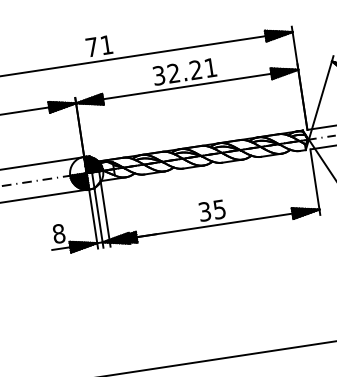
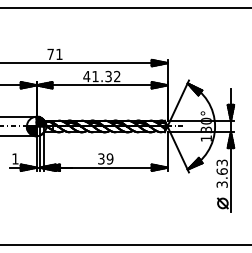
text: (183, 71) -> (101, 76), 32.21 -> 41.32
text: (218, 208) -> (109, 158), 35 -> 39
text: (59, 233) -> (15, 158), 8 -> 1

